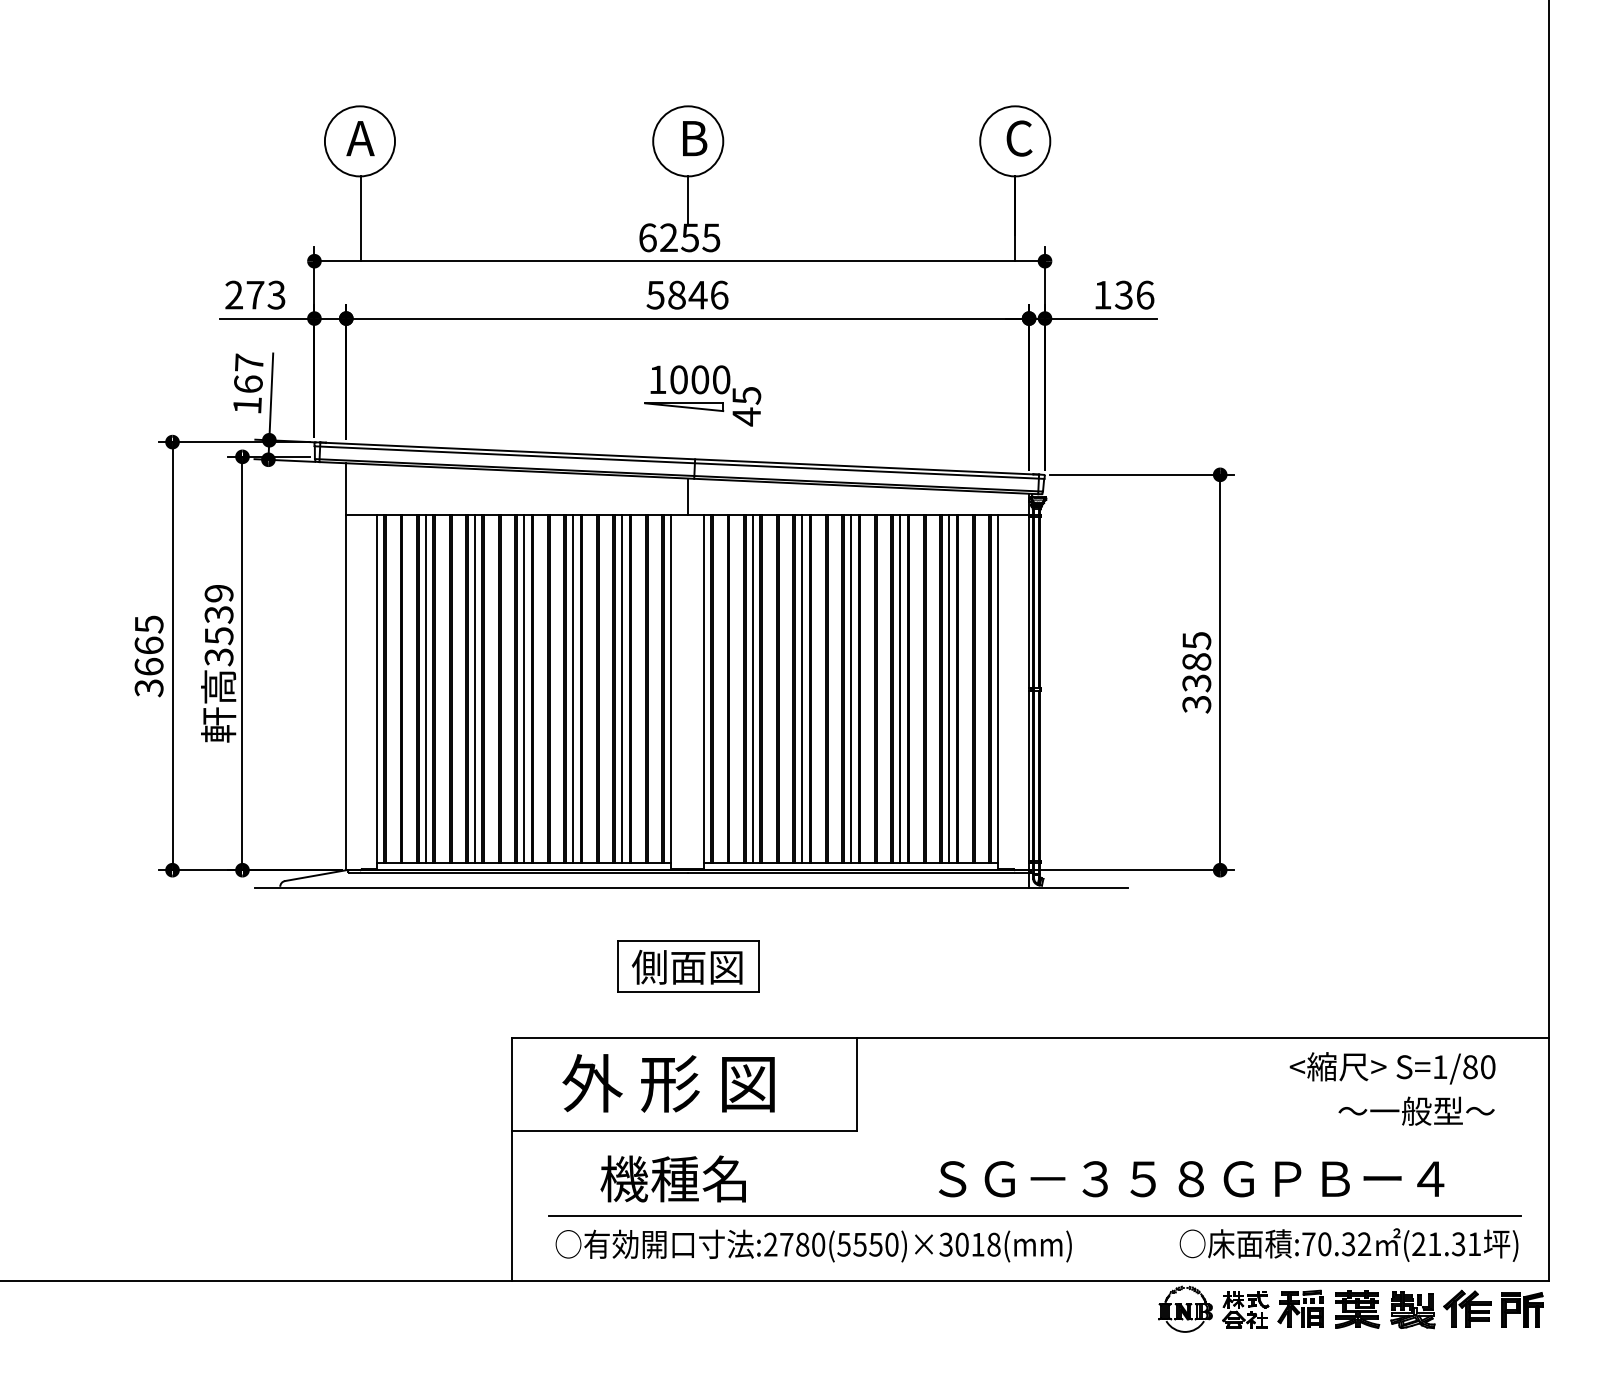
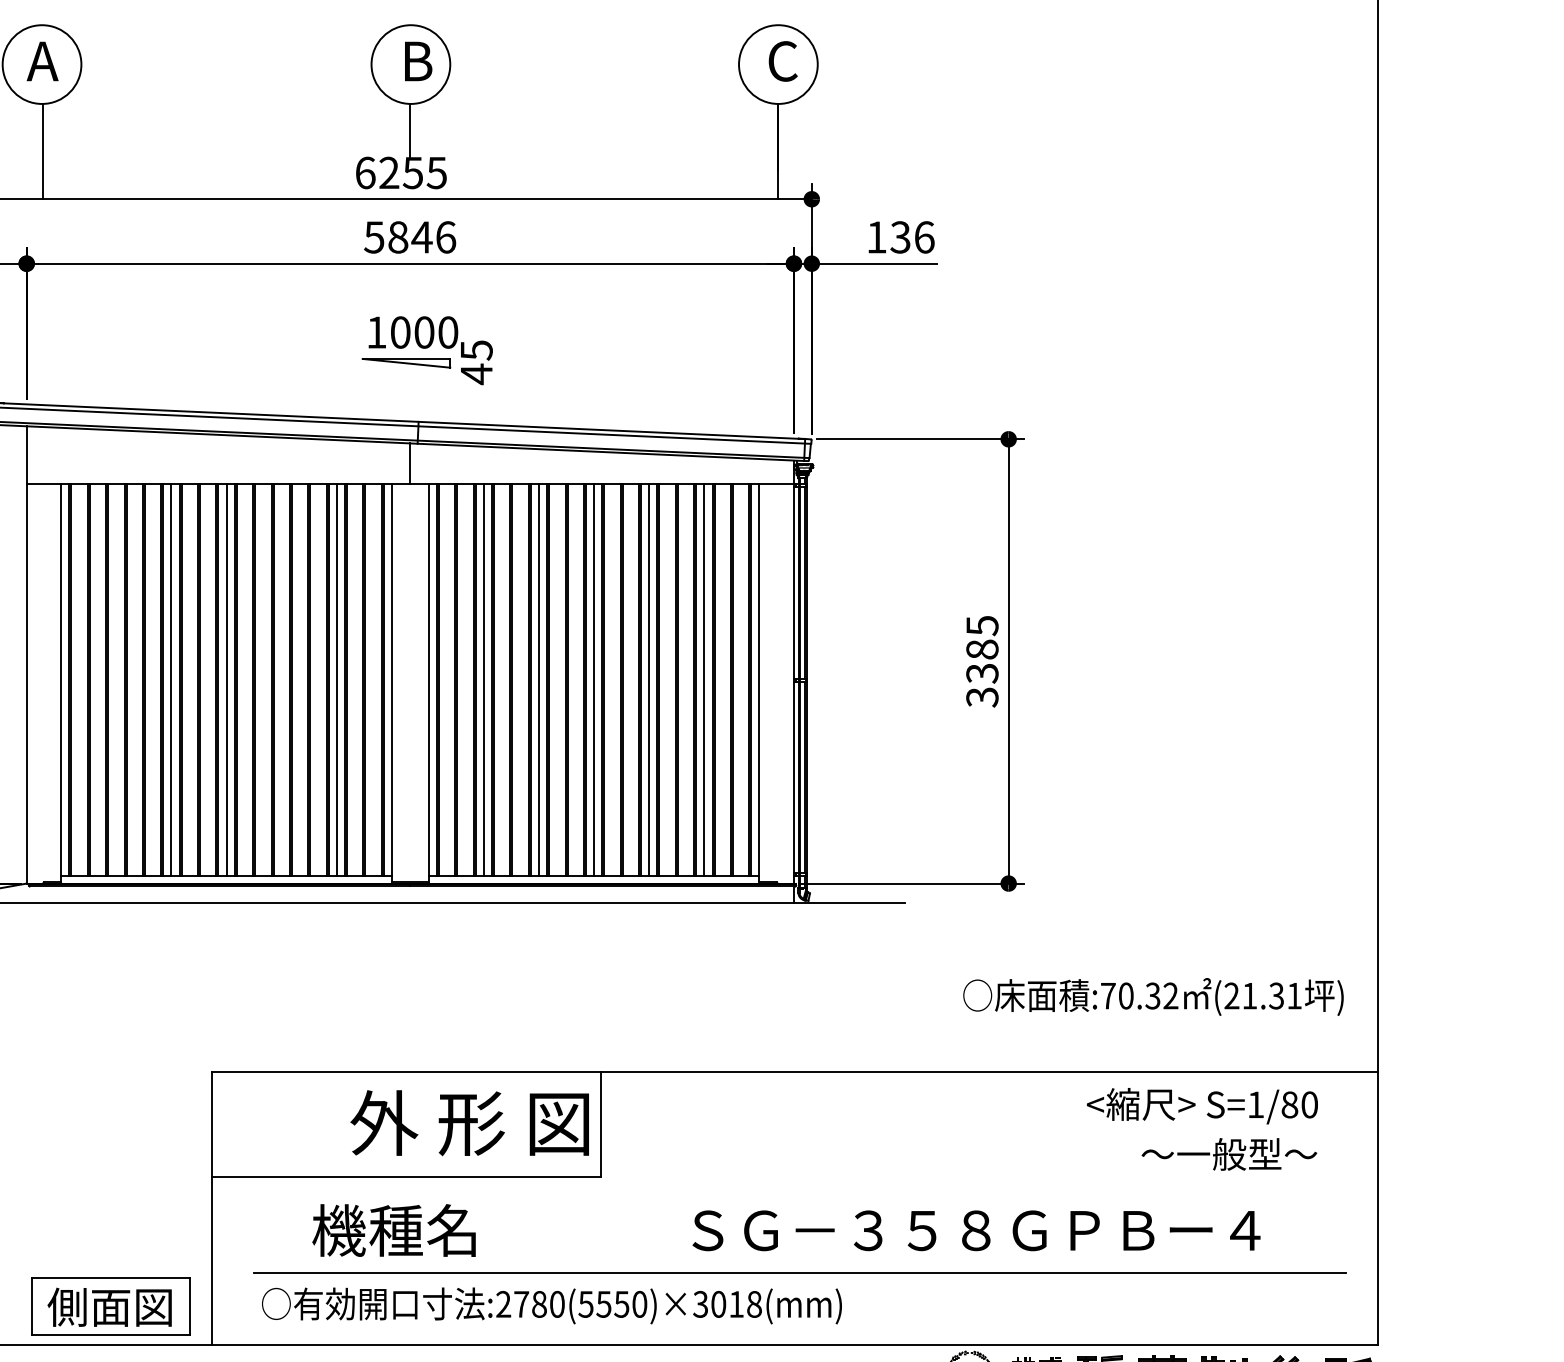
line: (426, 688) -> (116, 679), removed
line: (573, 688) -> (281, 679), removed
part: (688, 966) -> (111, 1306), moved
text: (668, 1083) -> (469, 1123), moved
text: (1348, 1244) -> (1152, 996), moved

